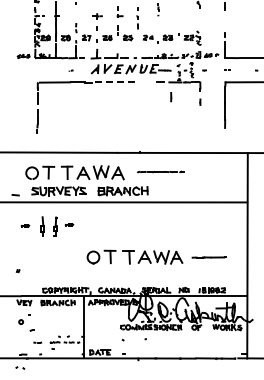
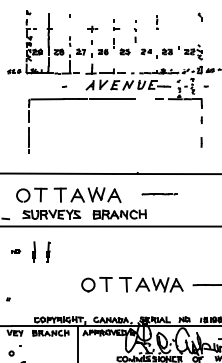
line: (116, 82) -> (112, 99), dashed -> solid
part: (171, 97) -> (201, 142), moved
part: (160, 171) -> (159, 193), size x0.71
part: (69, 224) -> (62, 249), removed

